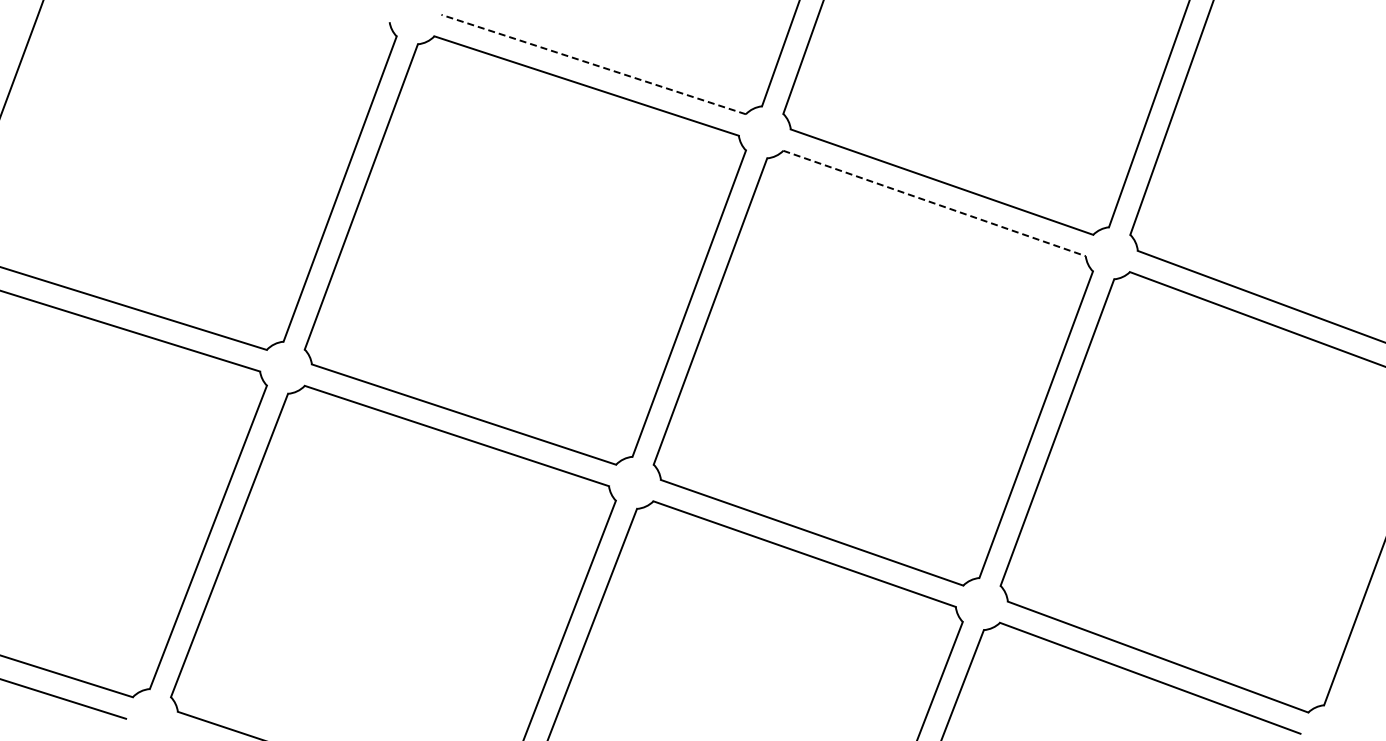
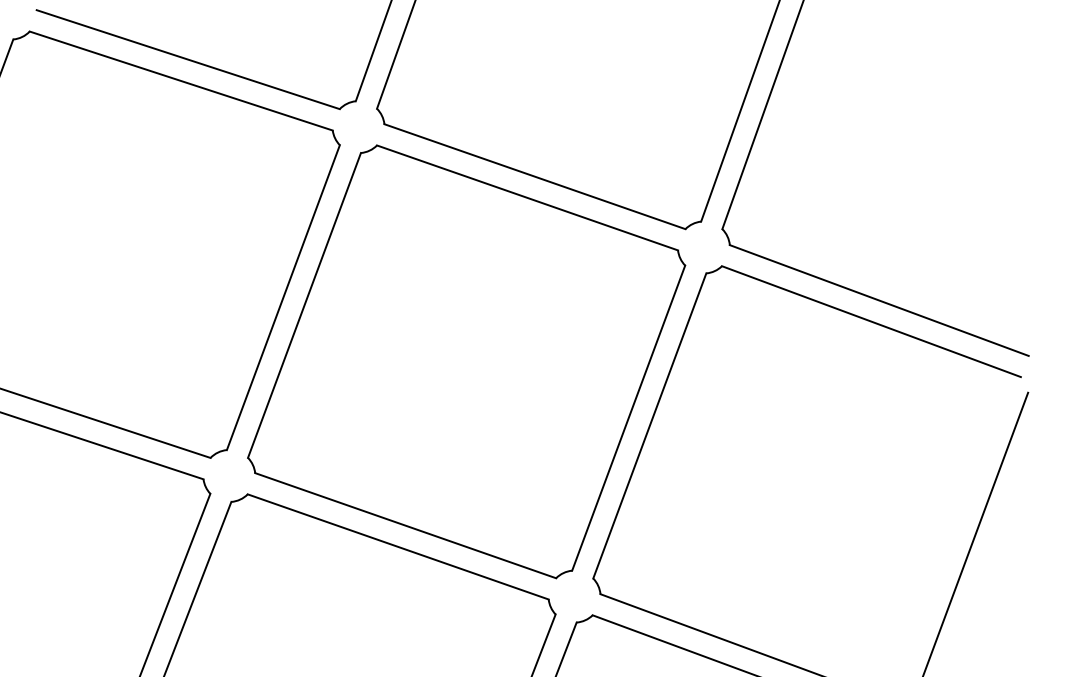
line: (593, 64) -> (188, 59), dashed -> solid
line: (935, 203) -> (528, 197), dashed -> solid

